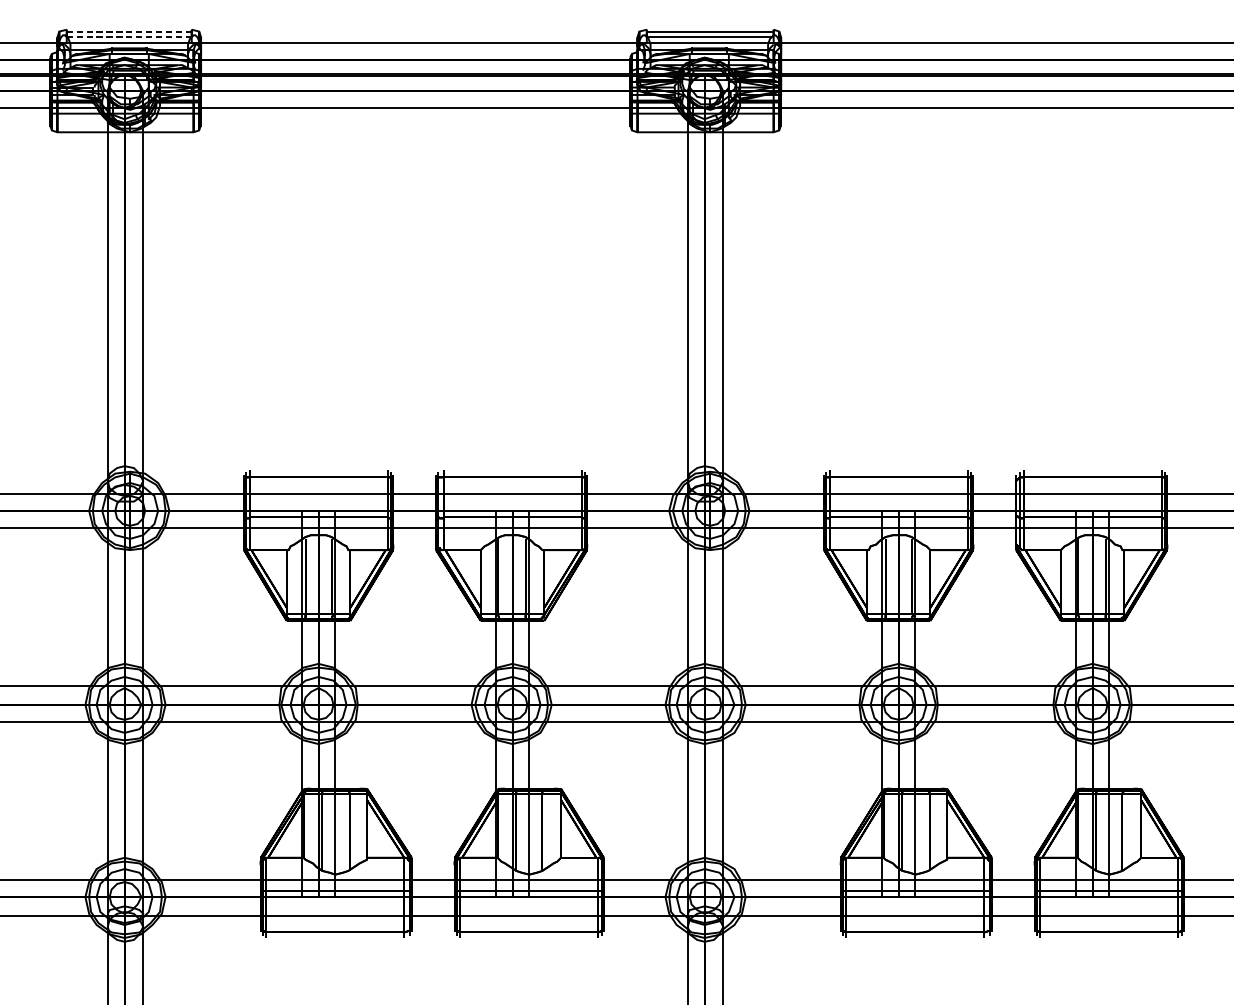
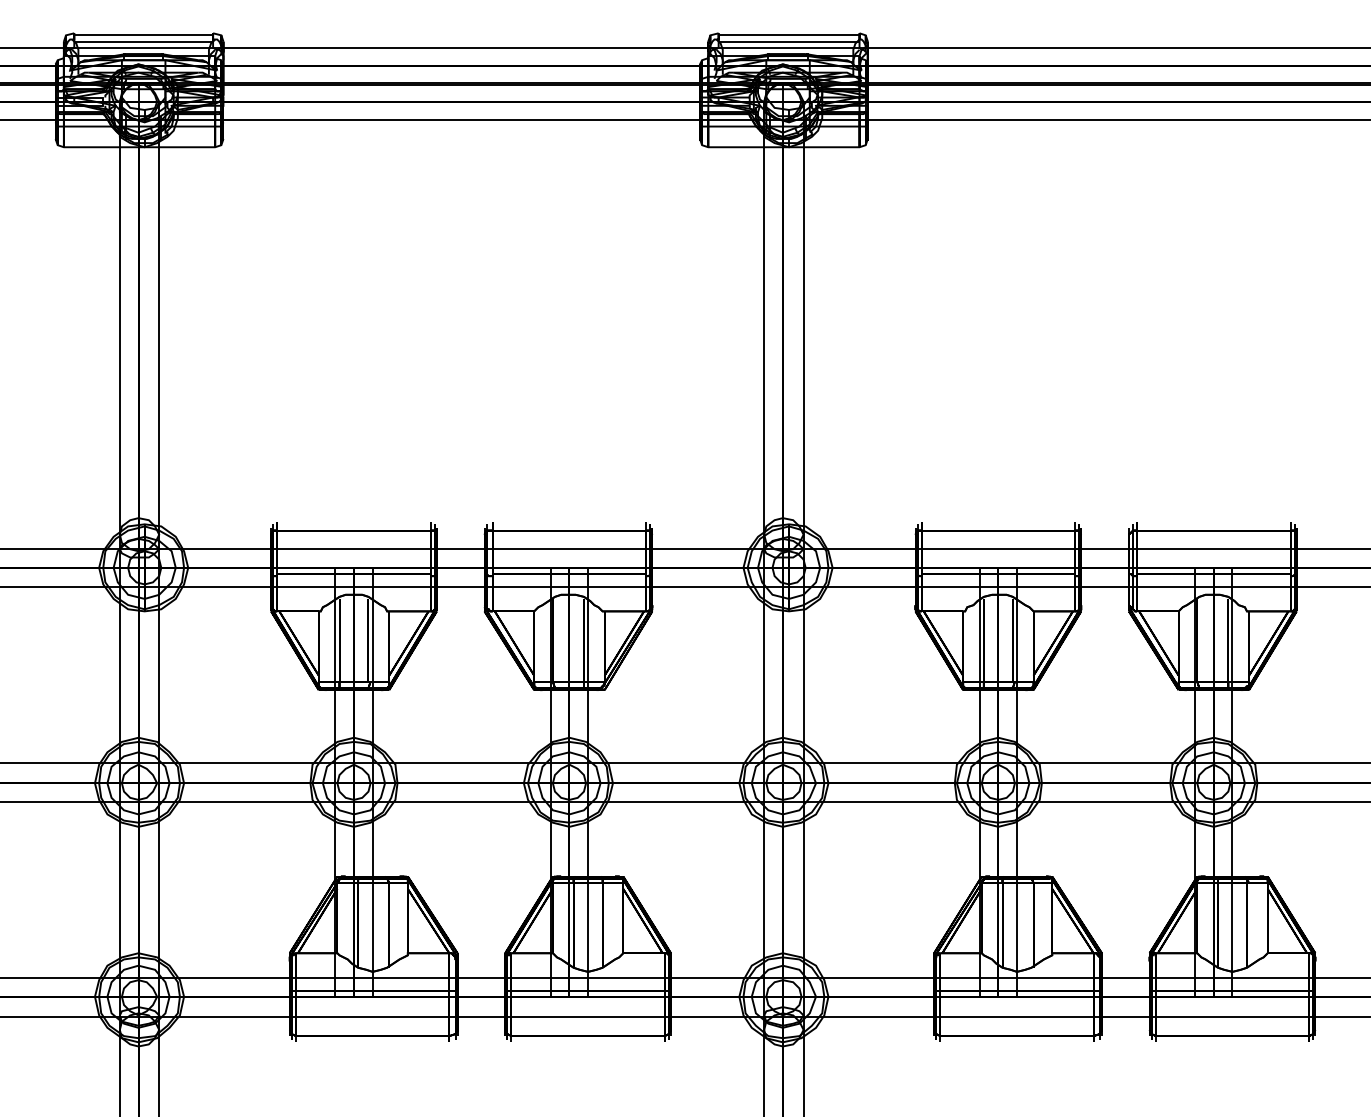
line: (129, 31) -> (144, 35), dashed -> solid
line: (129, 37) -> (144, 41), dashed -> solid

